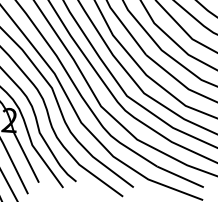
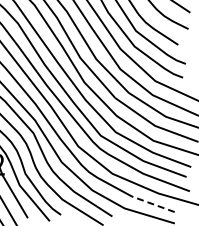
line: (180, 177) -> (153, 204), solid -> dashed

